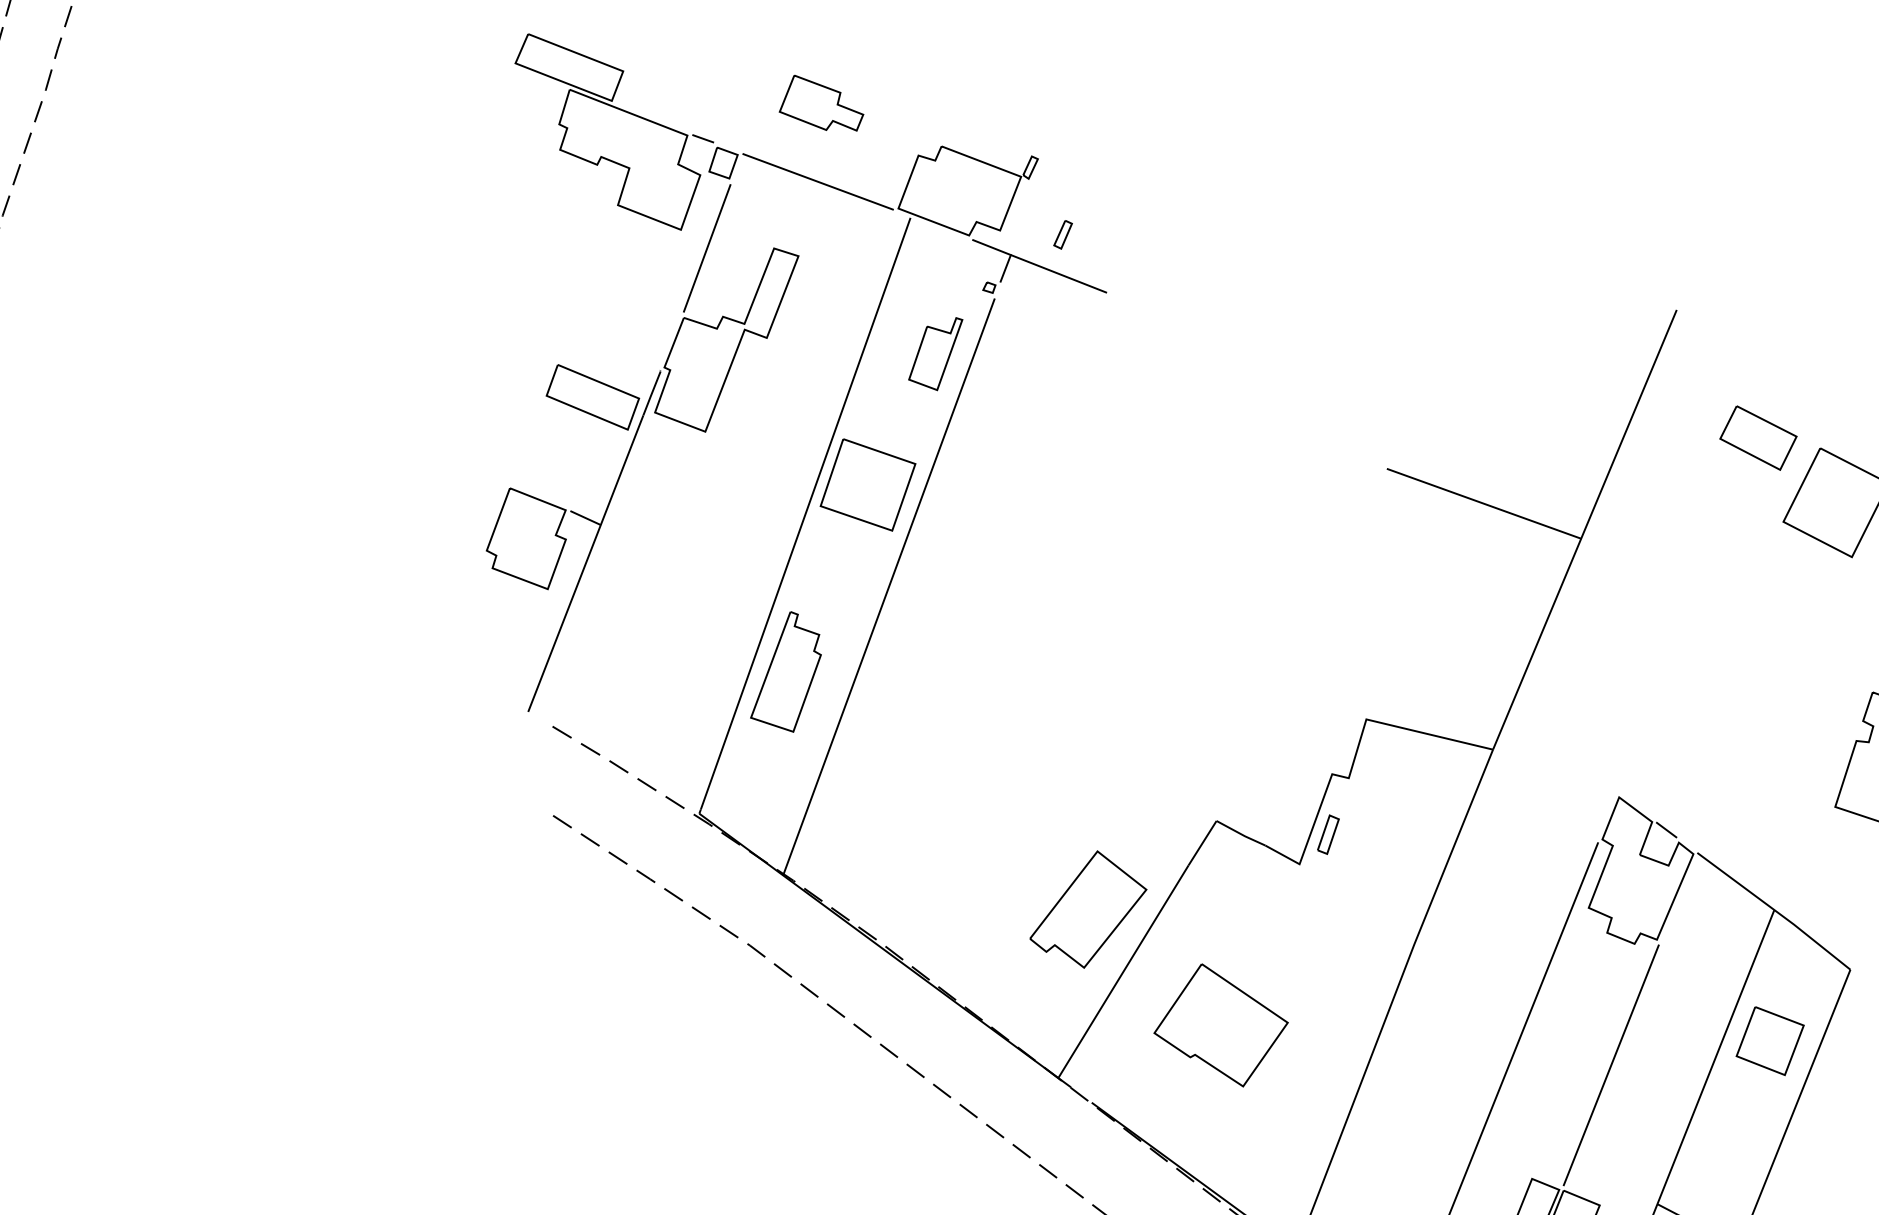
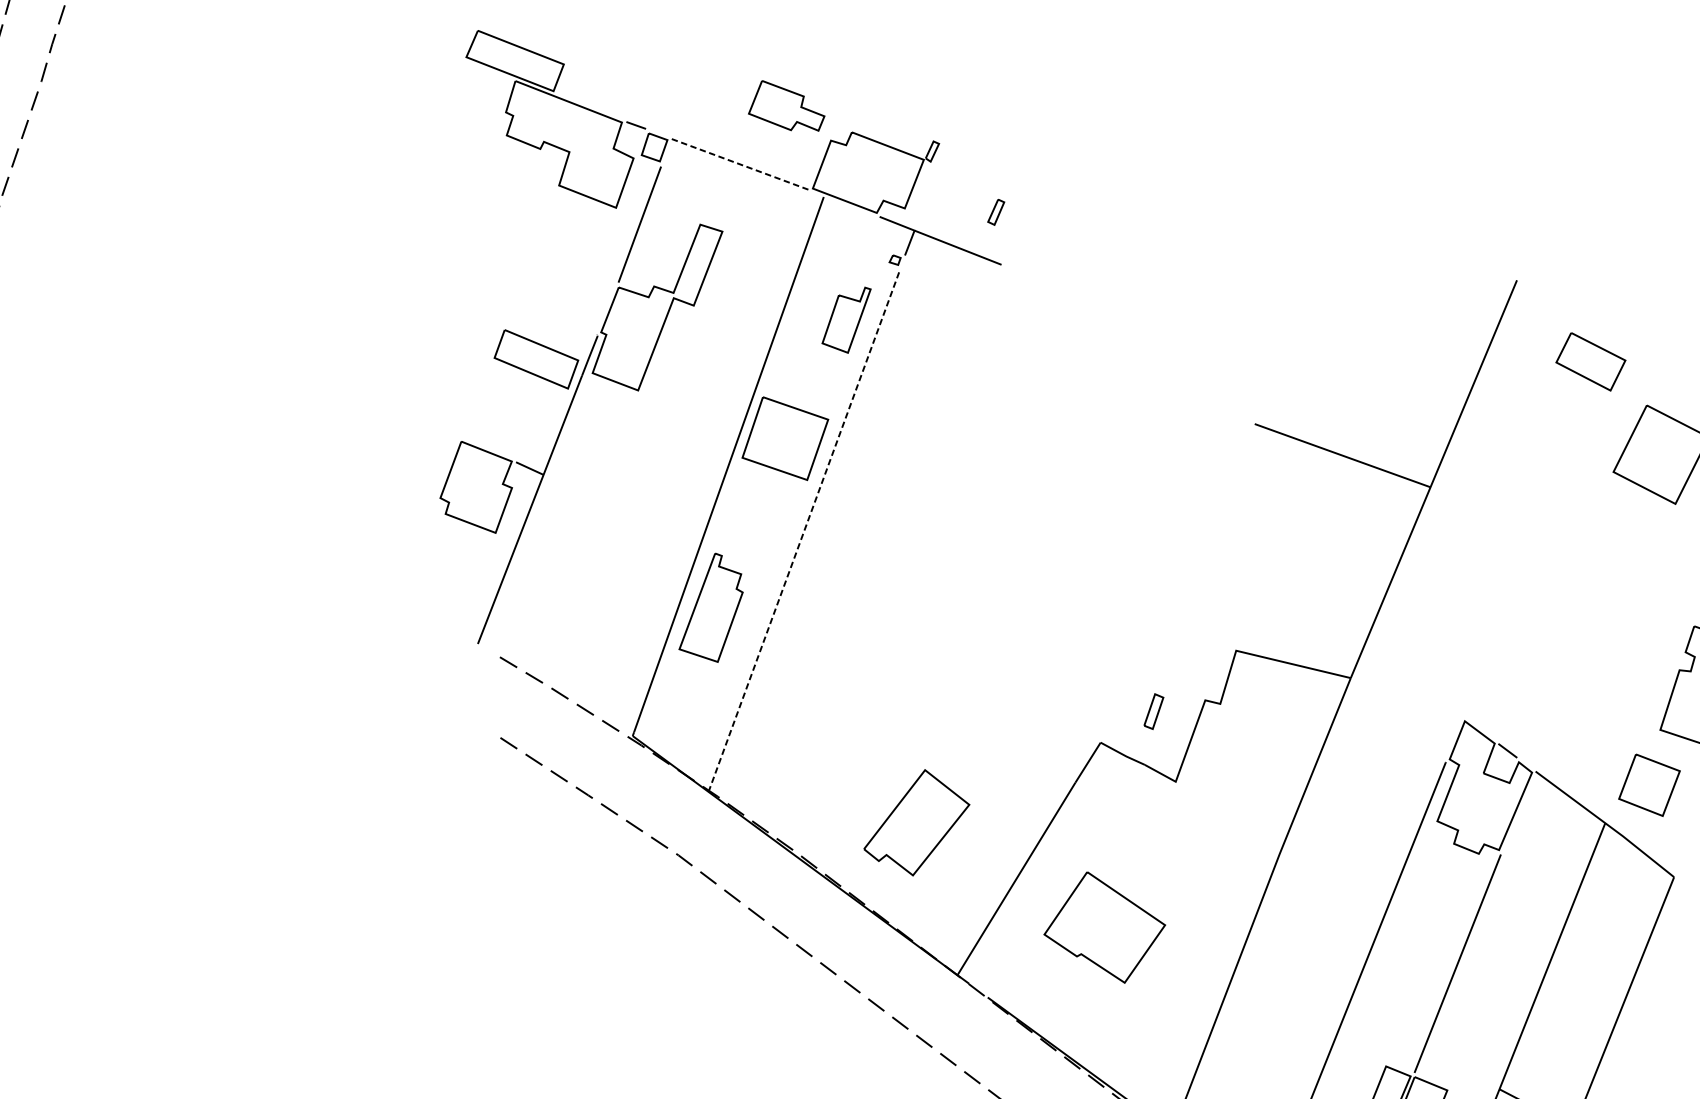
part: (821, 102) -> (786, 105), moved
line: (818, 181) -> (740, 164), solid -> dashed
part: (1062, 234) -> (995, 212), moved
part: (1758, 437) -> (1590, 361), moved
line: (889, 586) -> (804, 530), solid -> dashed
part: (1328, 834) -> (1153, 711), moved
part: (1088, 909) -> (916, 822), moved
part: (1769, 1041) -> (1648, 785), moved

